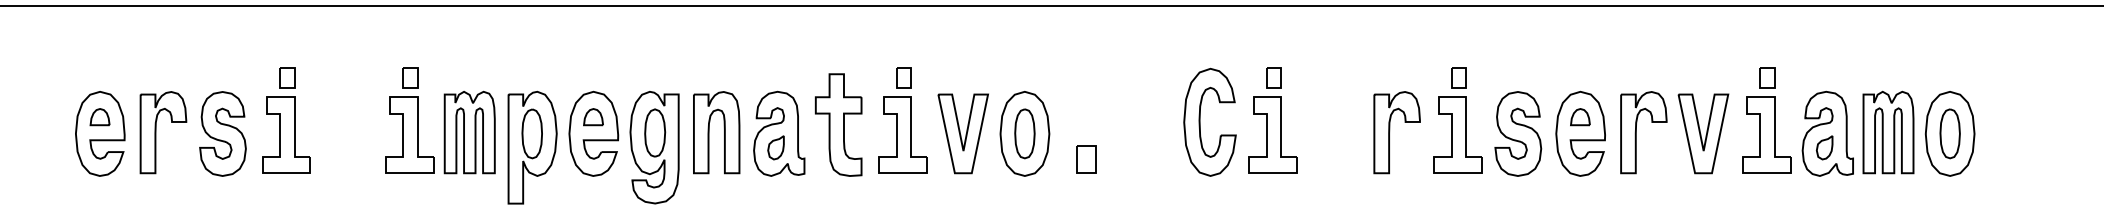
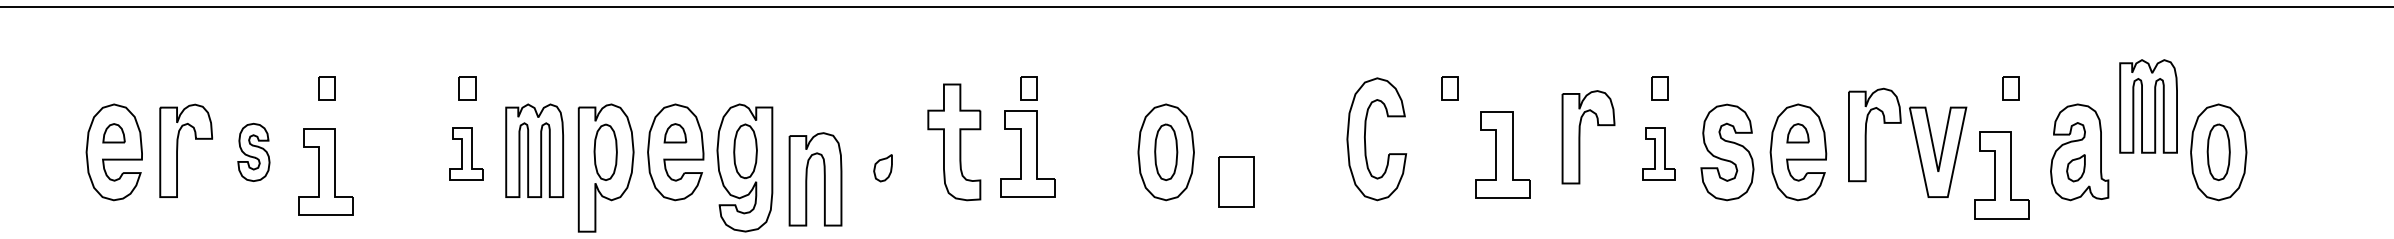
part: (1390, 131) -> (1580, 135), moved
part: (709, 132) -> (807, 179), moved
part: (1636, 132) -> (1866, 134), moved
part: (1888, 132) -> (2148, 106), moved
part: (222, 133) -> (253, 151), size x0.6
part: (779, 133) -> (887, 151), removed
part: (962, 133) -> (1095, 151), removed
part: (286, 134) -> (326, 171), moved
part: (409, 134) -> (466, 153), size x0.6
part: (1272, 134) -> (1502, 154), moved
part: (1457, 134) -> (1658, 153), size x0.6
part: (1766, 134) -> (2001, 174), moved
part: (1086, 159) -> (1236, 181), size x1.6

